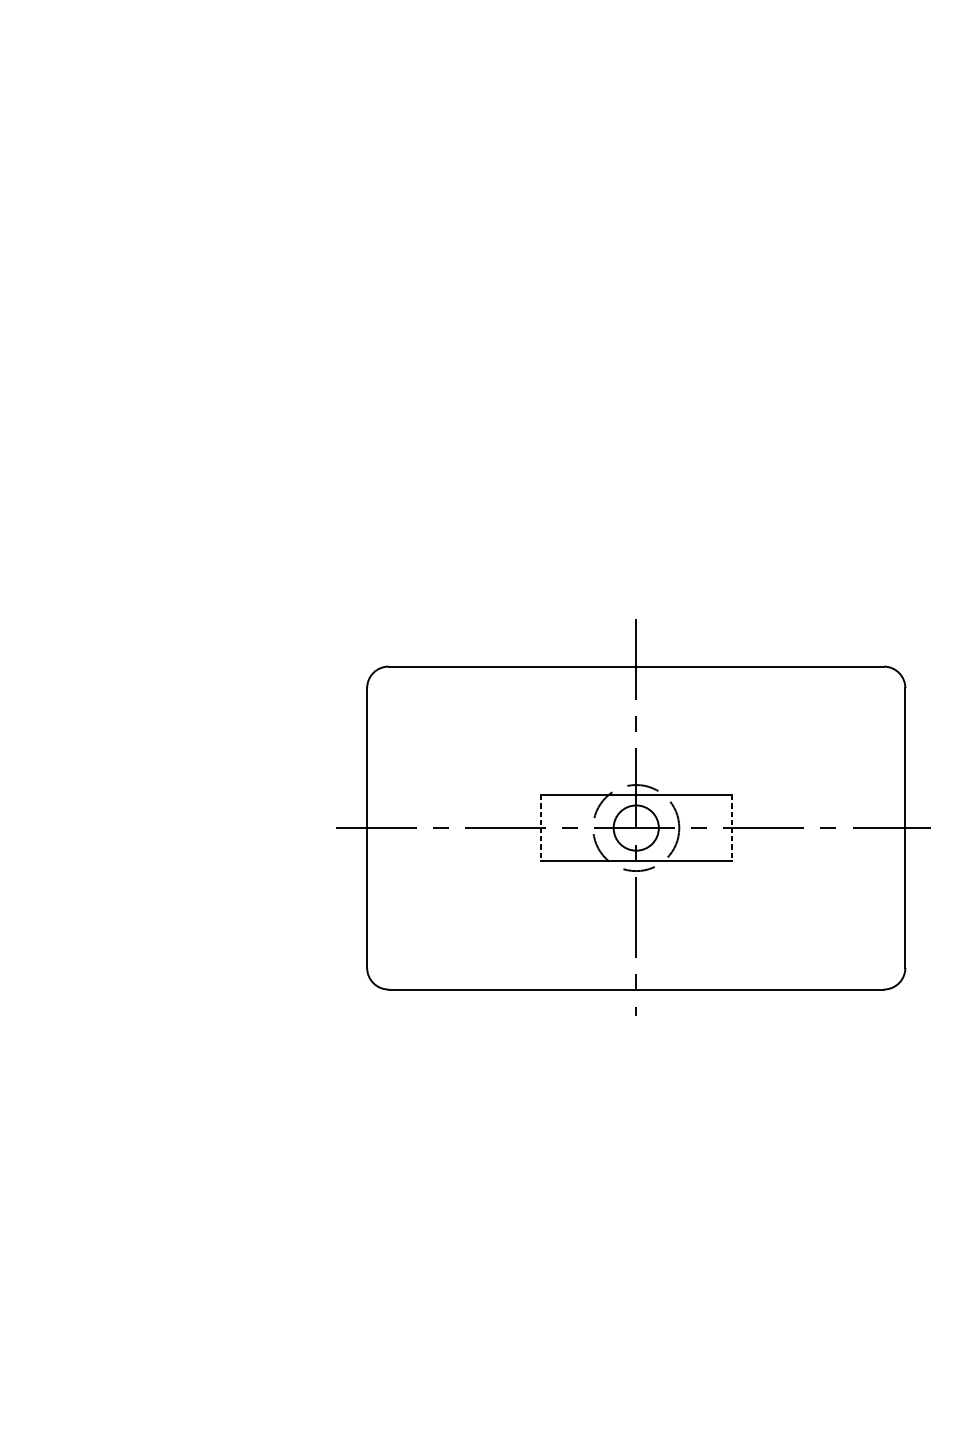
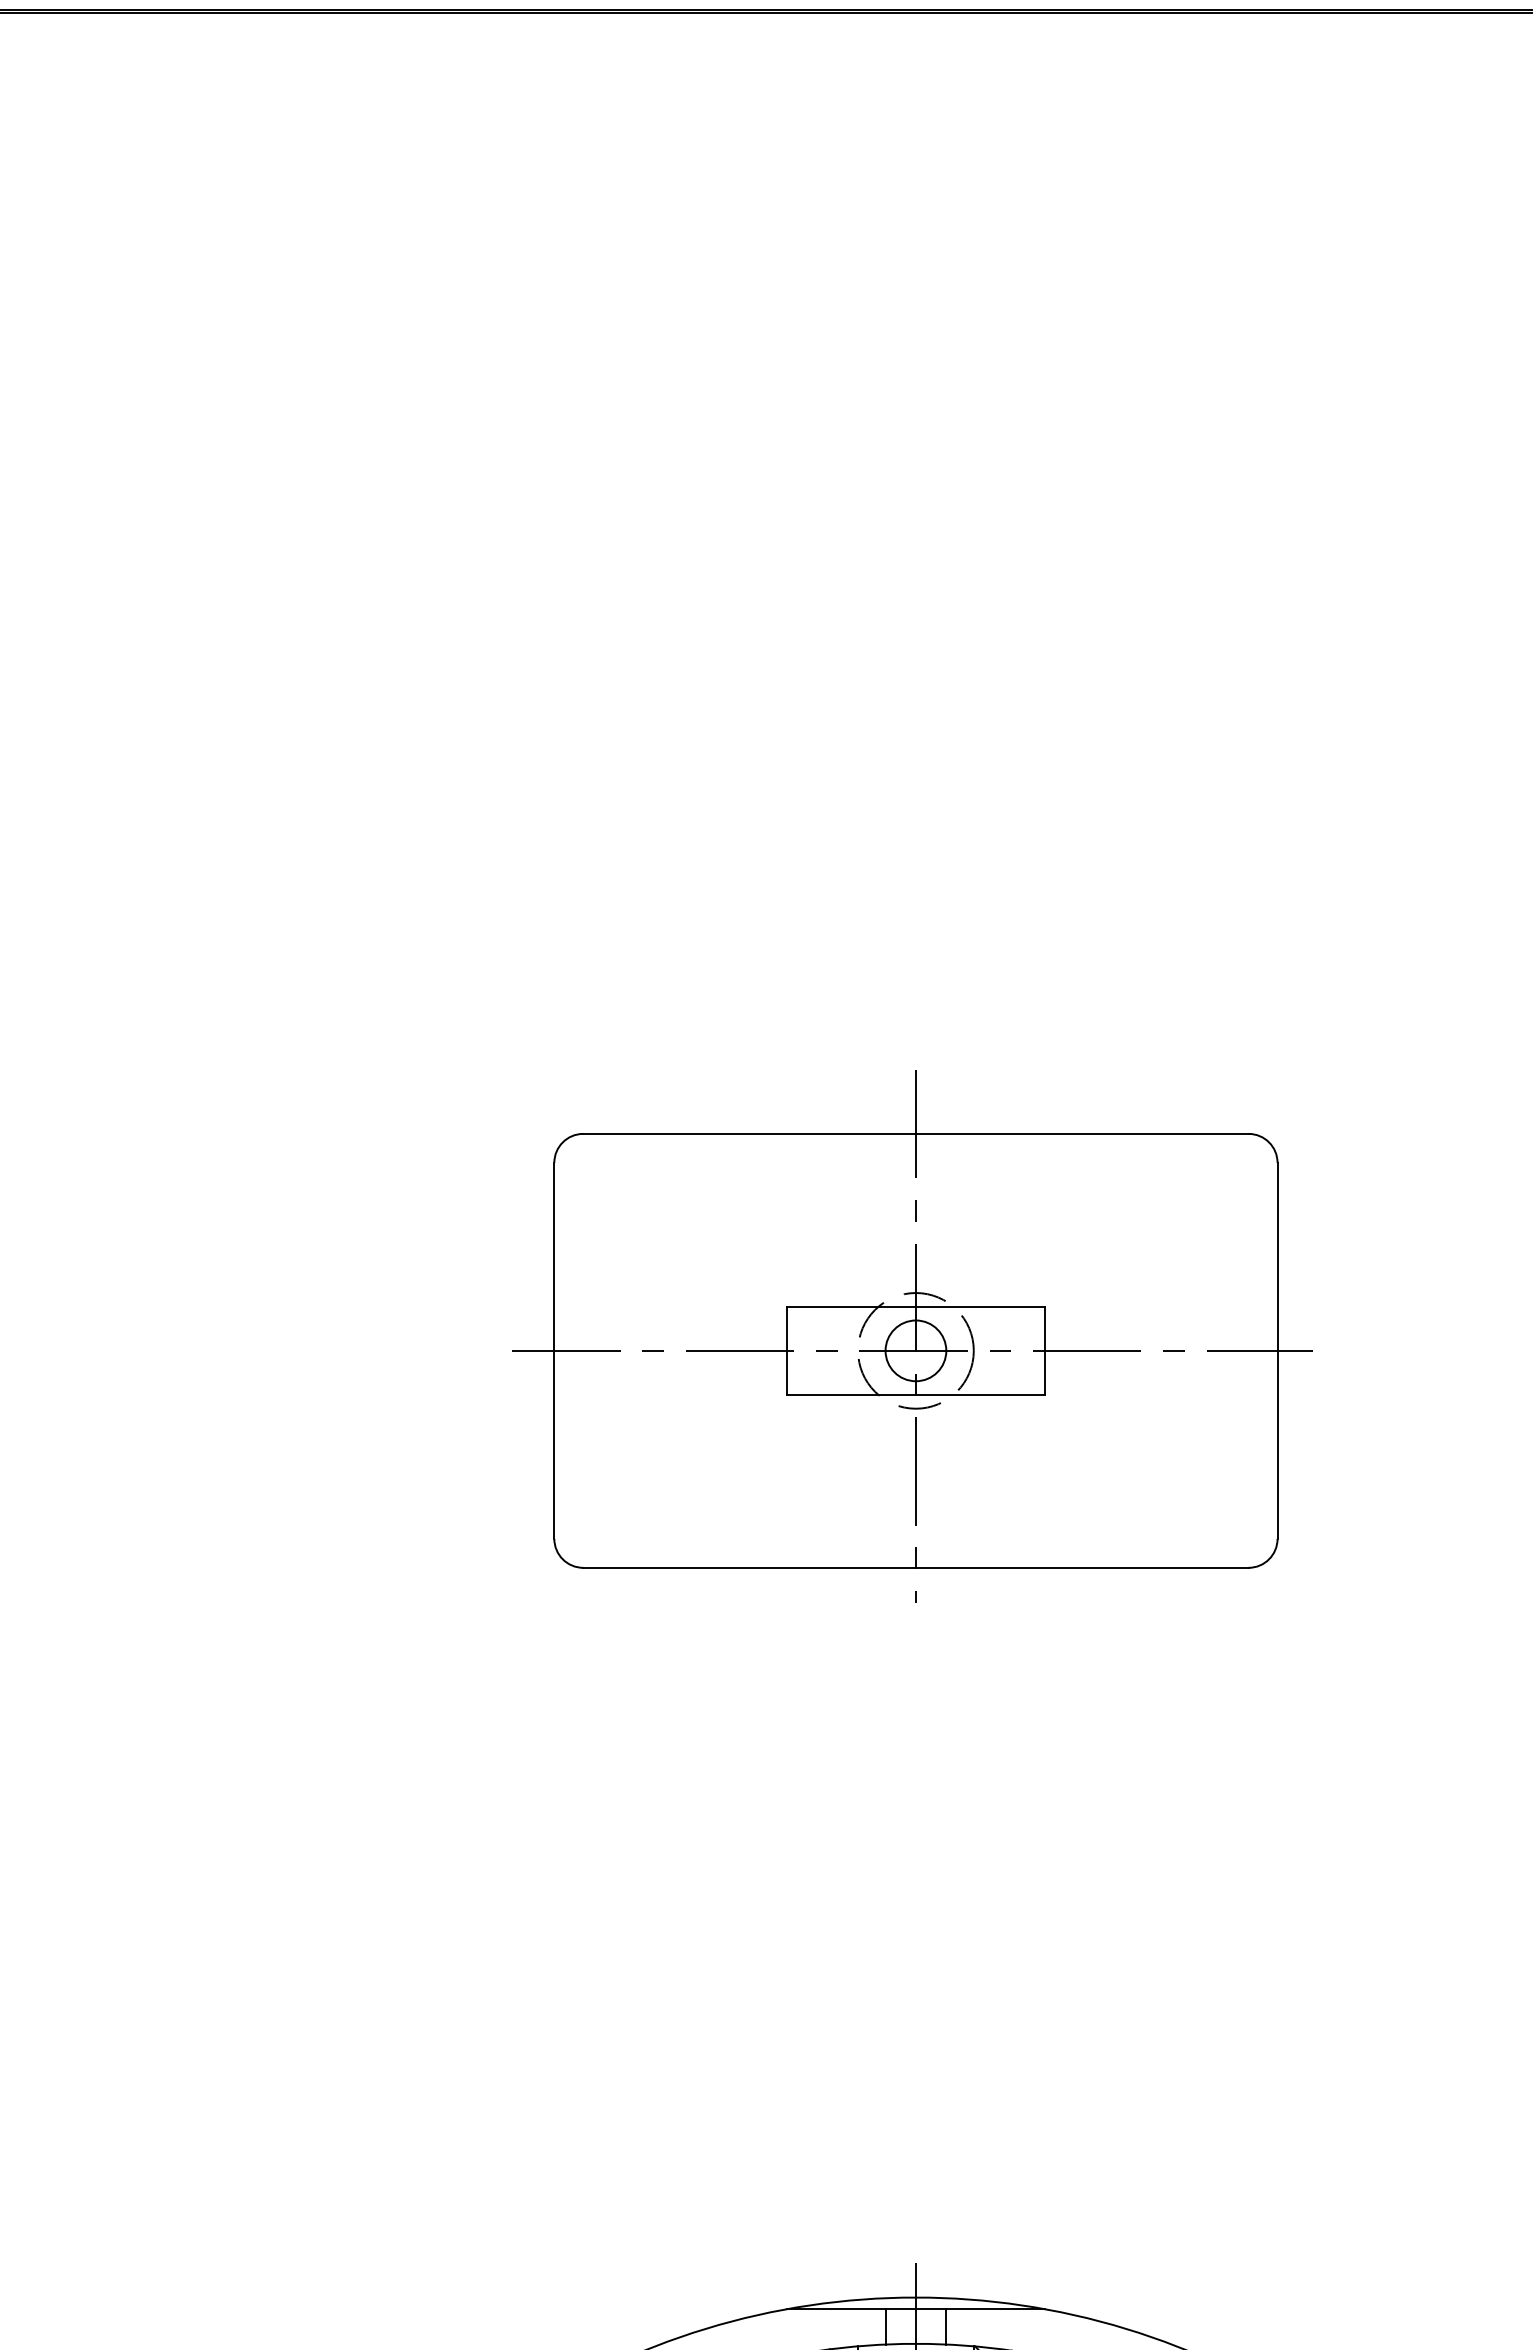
line: (540, 828) -> (787, 1351), dashed -> solid
line: (731, 828) -> (1044, 1351), dashed -> solid

